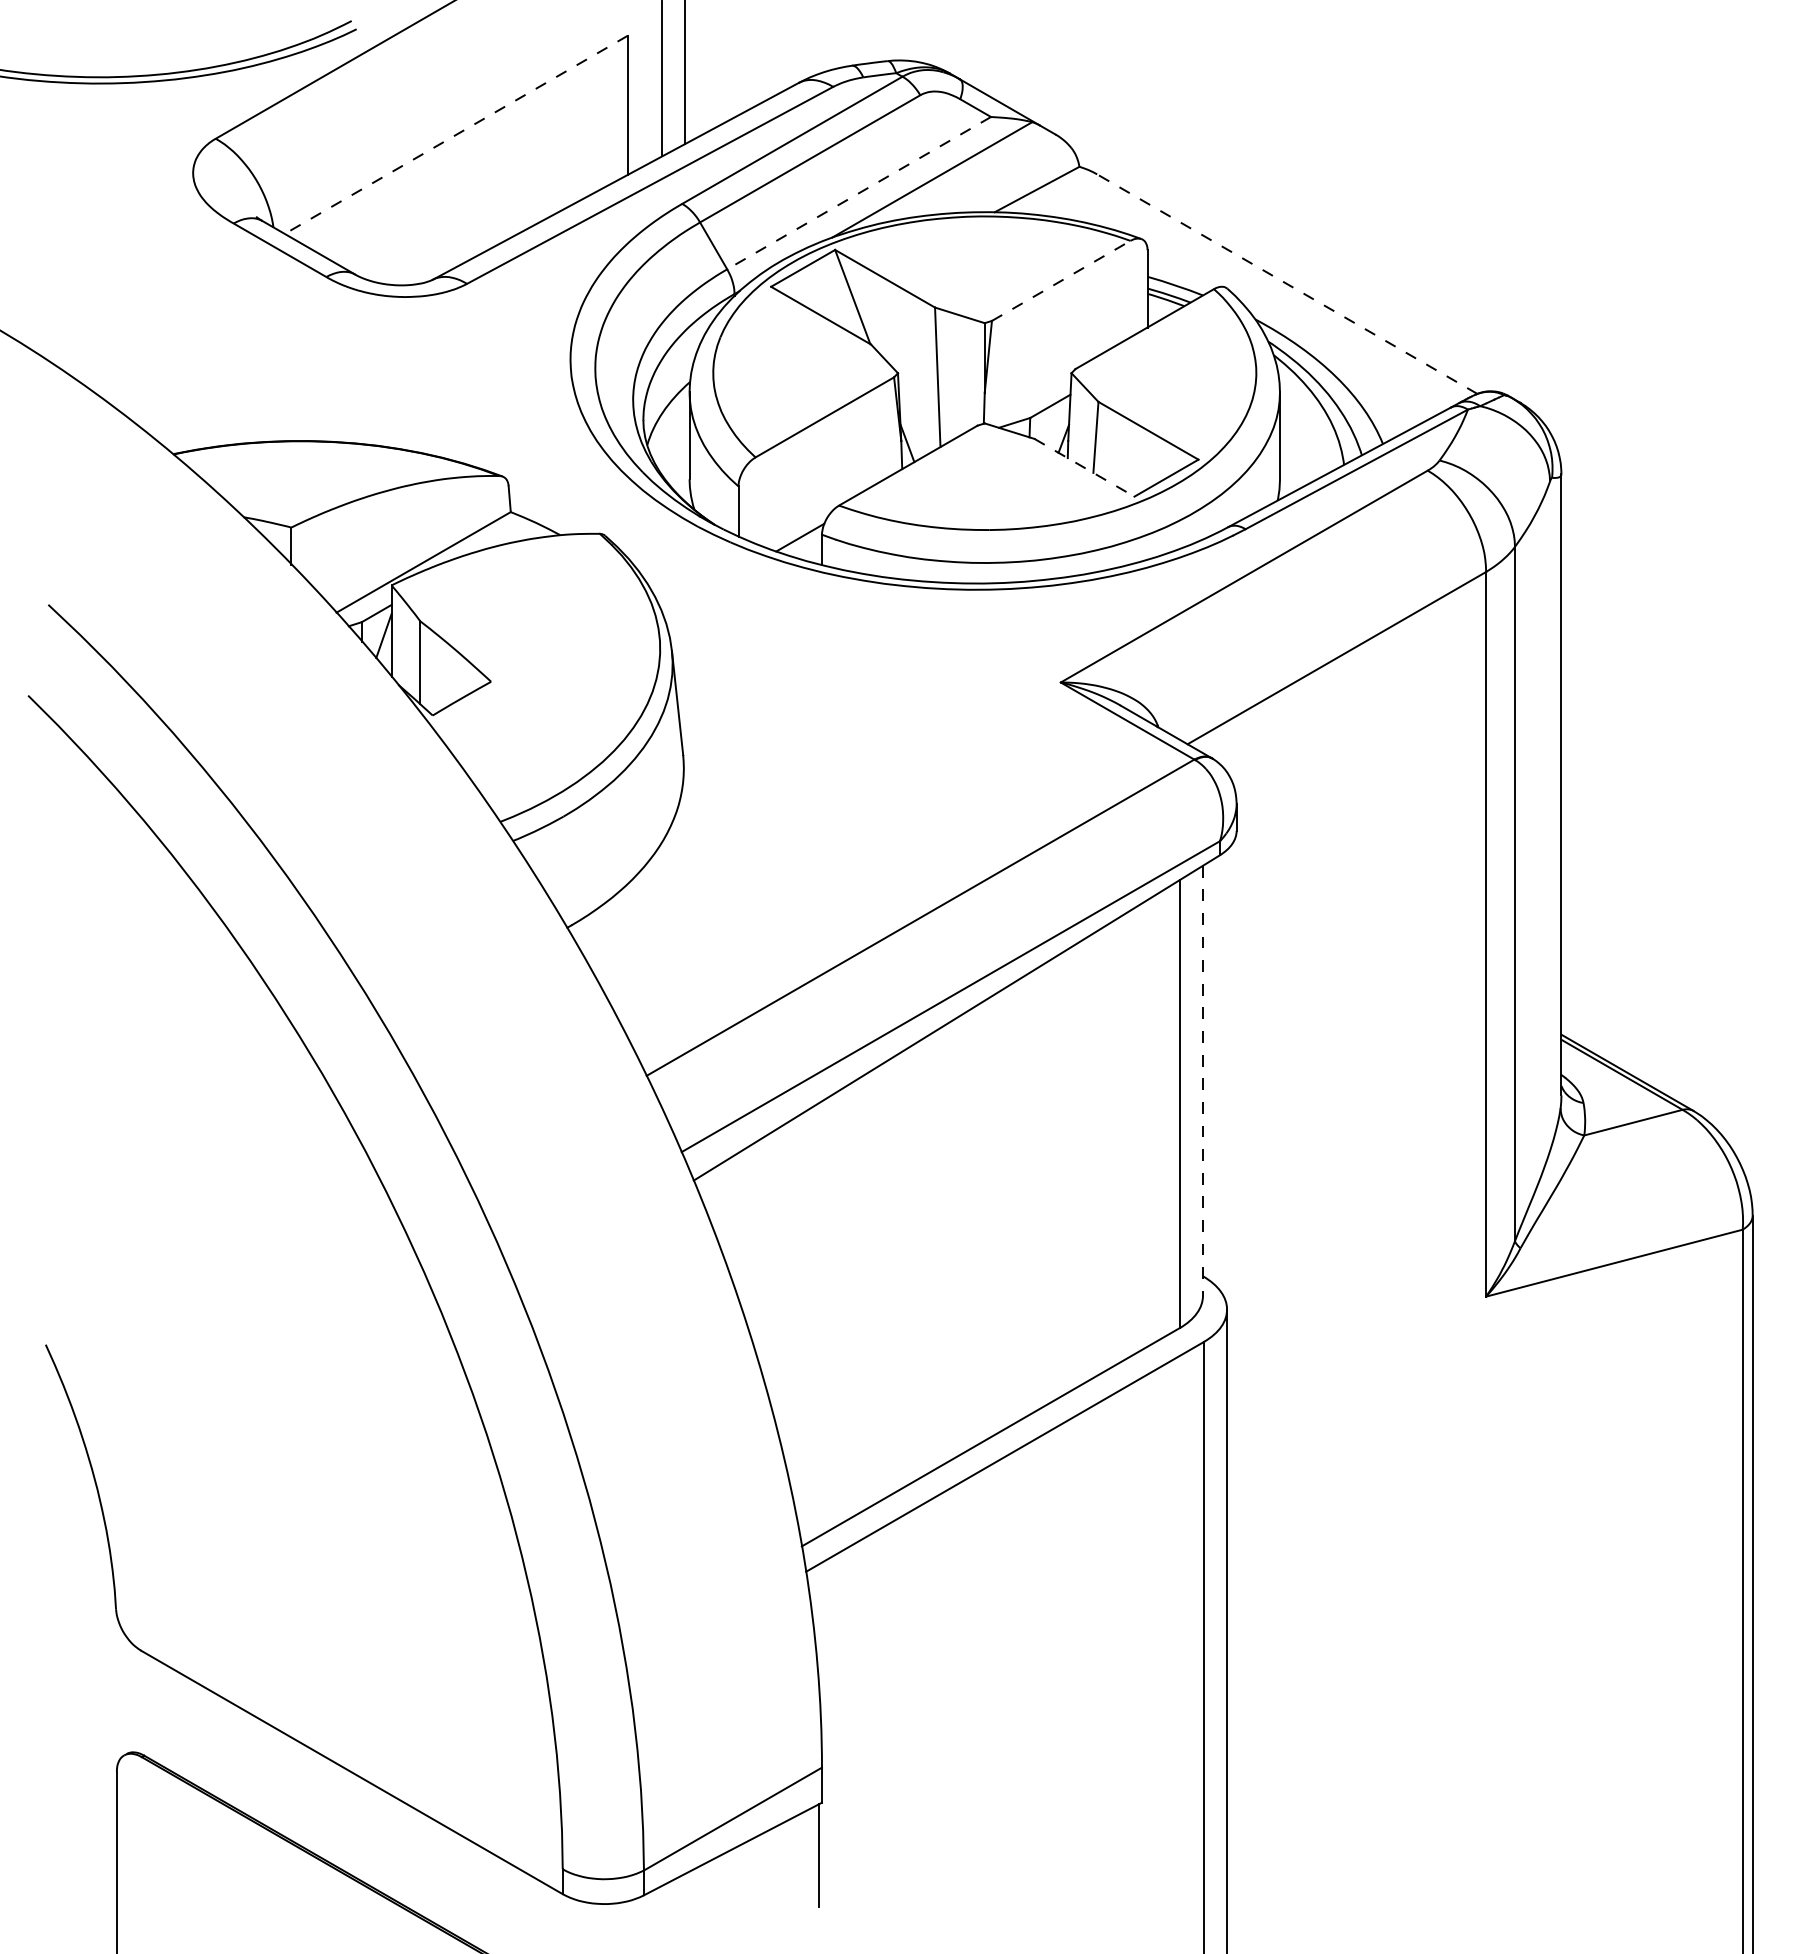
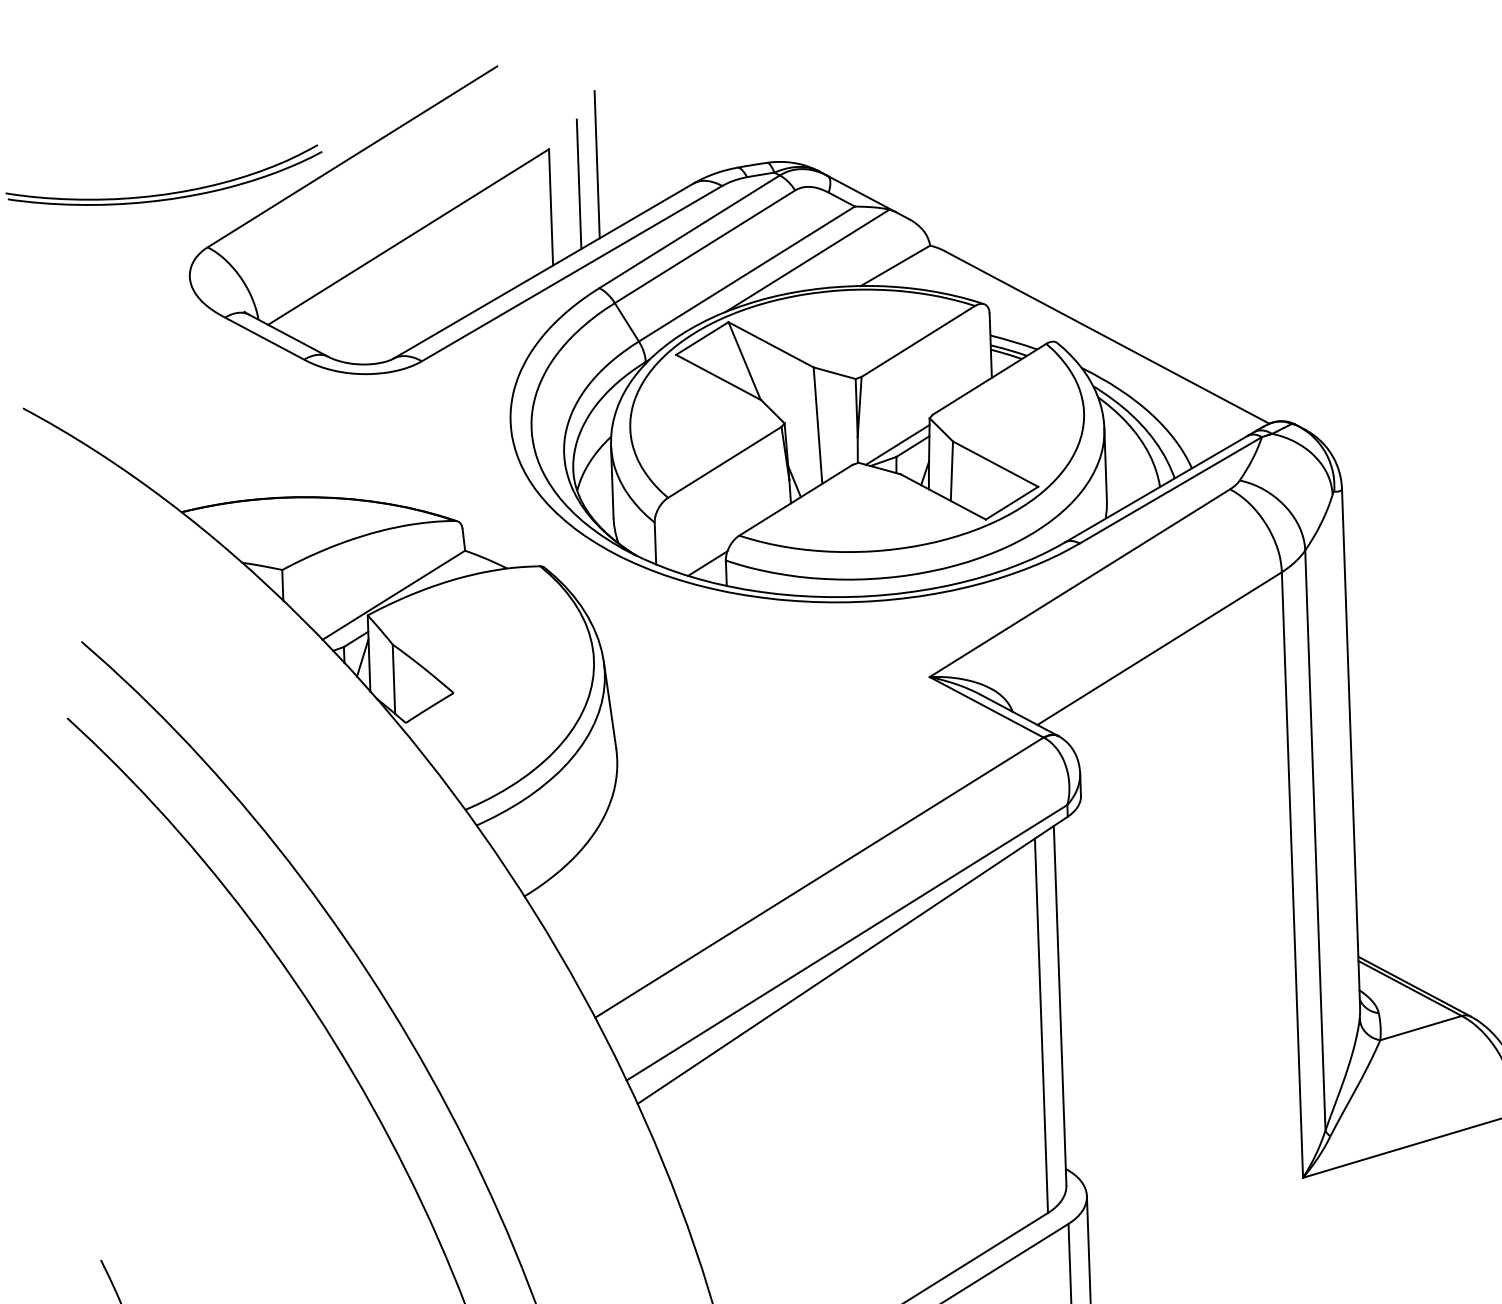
line: (455, 135) -> (407, 237), dashed -> solid
line: (858, 193) -> (746, 274), dashed -> solid
line: (1061, 280) -> (918, 341), dashed -> solid
line: (1287, 284) -> (1107, 337), dashed -> solid
line: (1032, 403) -> (897, 444), added
line: (1084, 467) -> (943, 496), dashed -> solid
line: (1202, 1081) -> (1059, 1006), dashed -> solid

